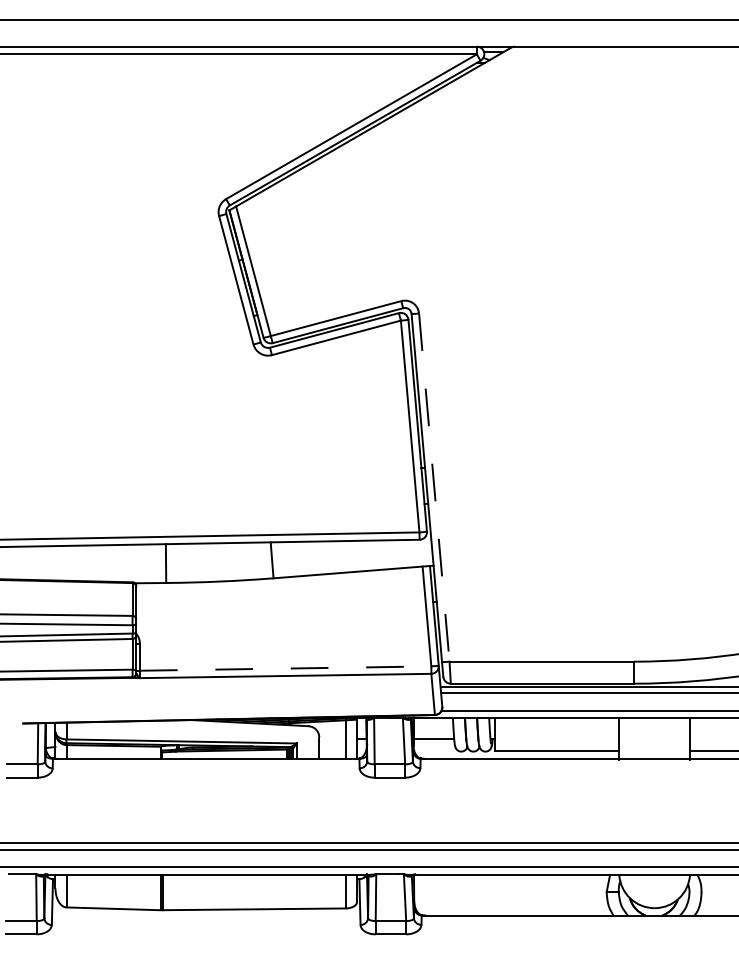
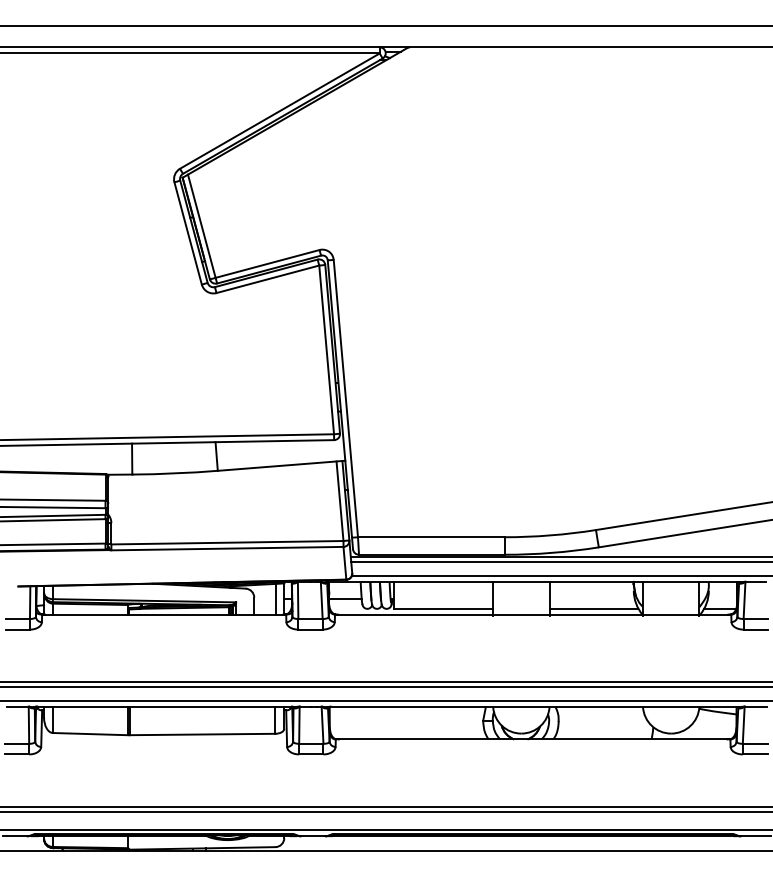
line: (433, 488) -> (345, 399), dashed -> solid
line: (285, 668) -> (227, 542), dashed -> solid

